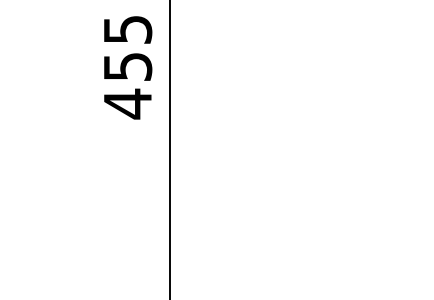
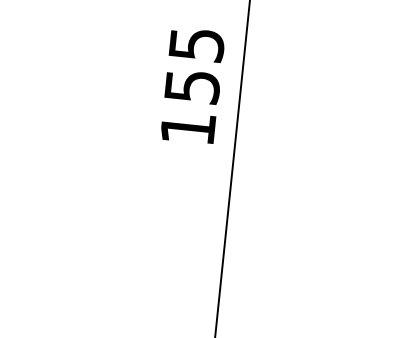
text: (127, 103) -> (187, 128), 455 -> 155

